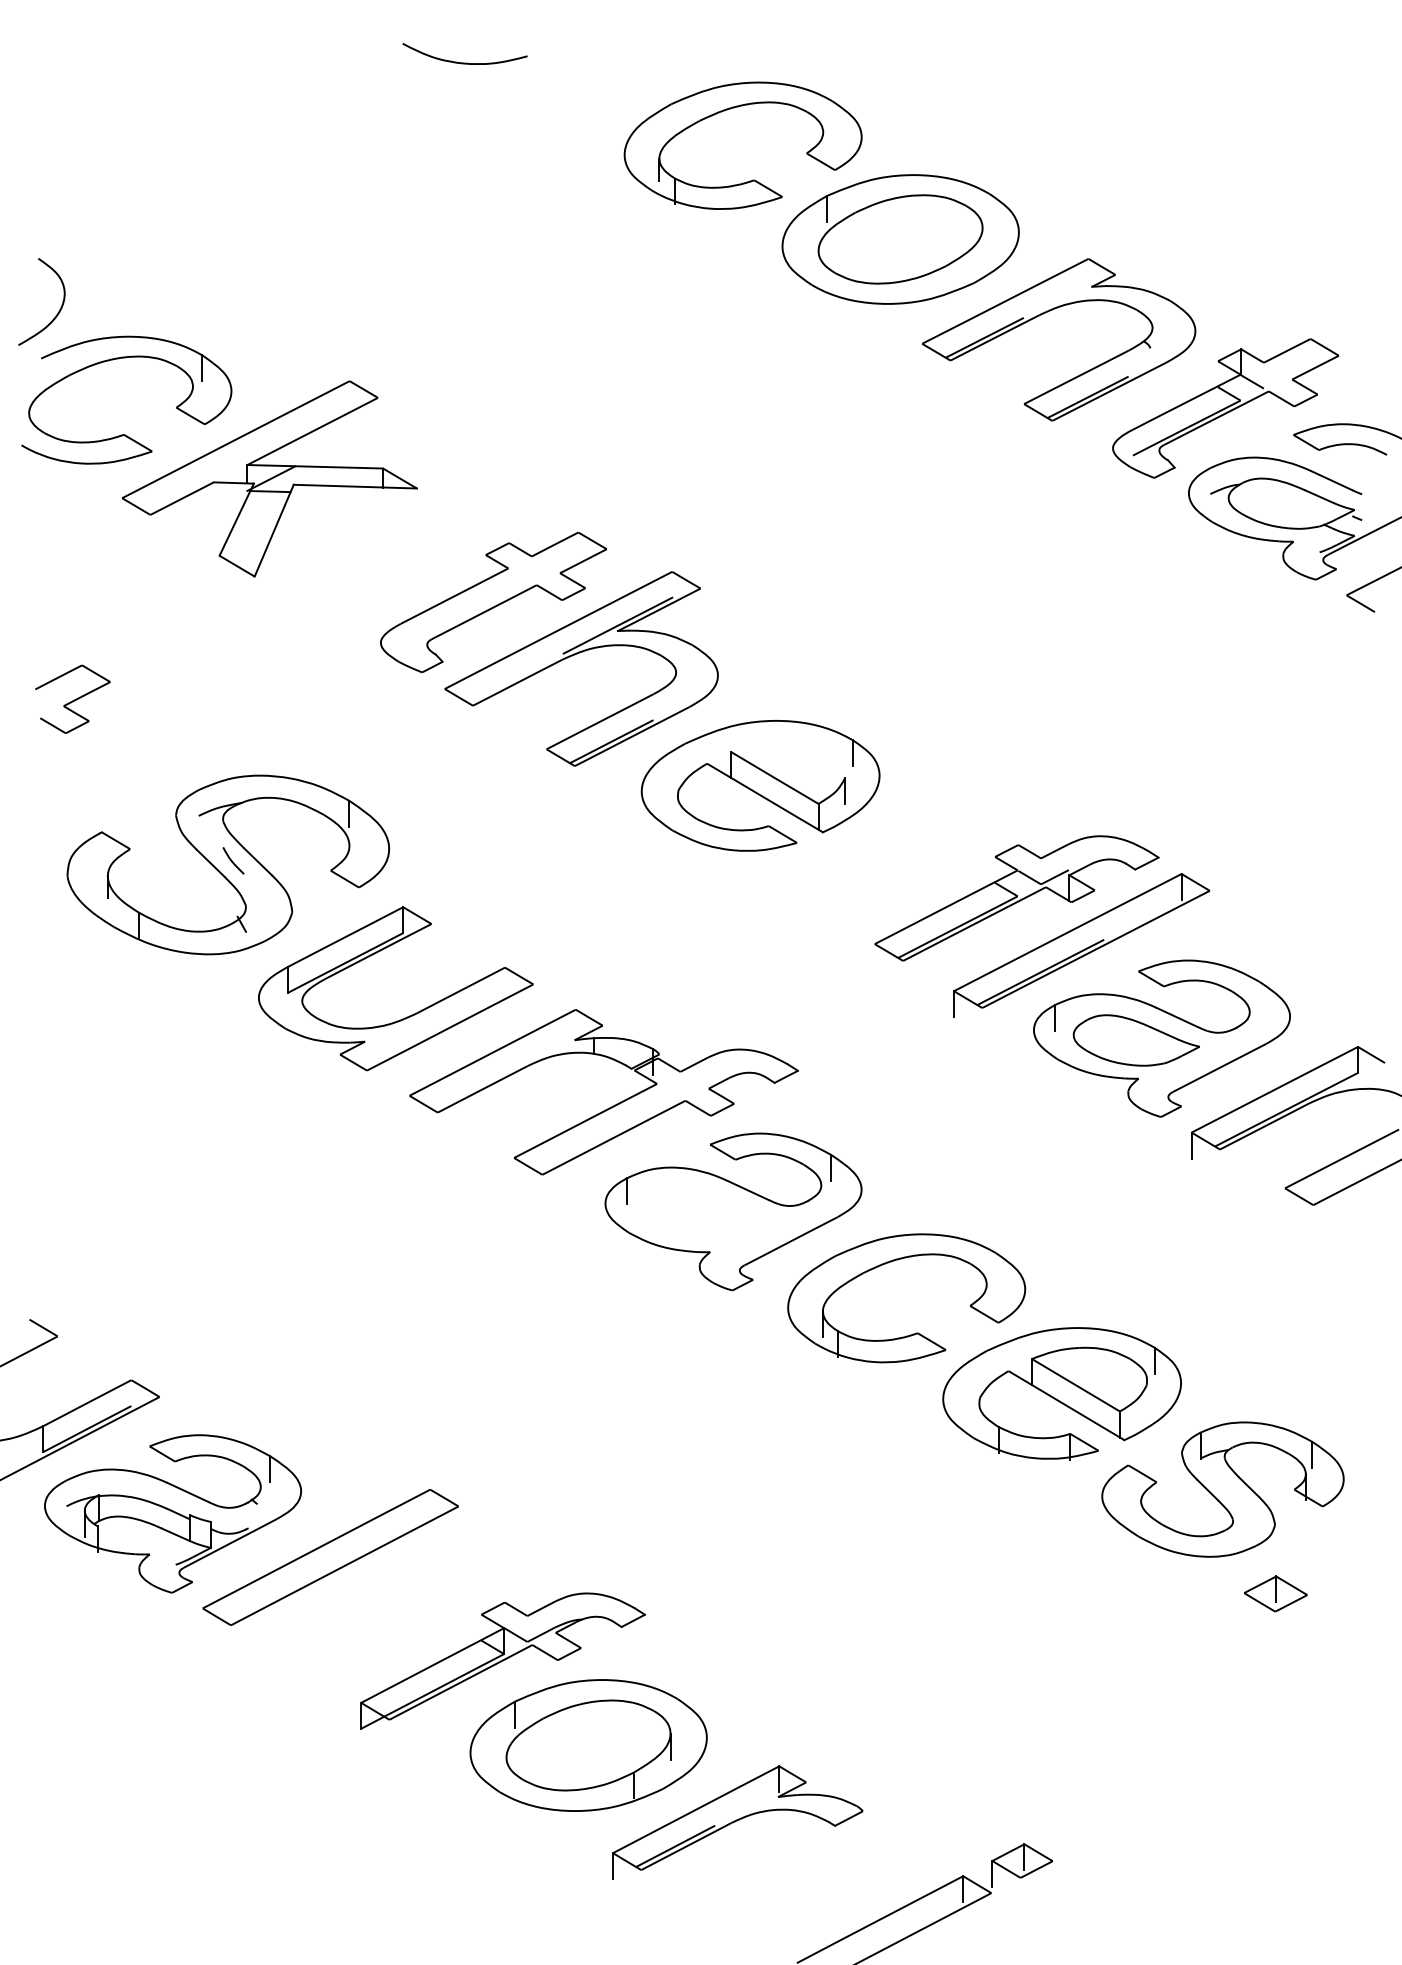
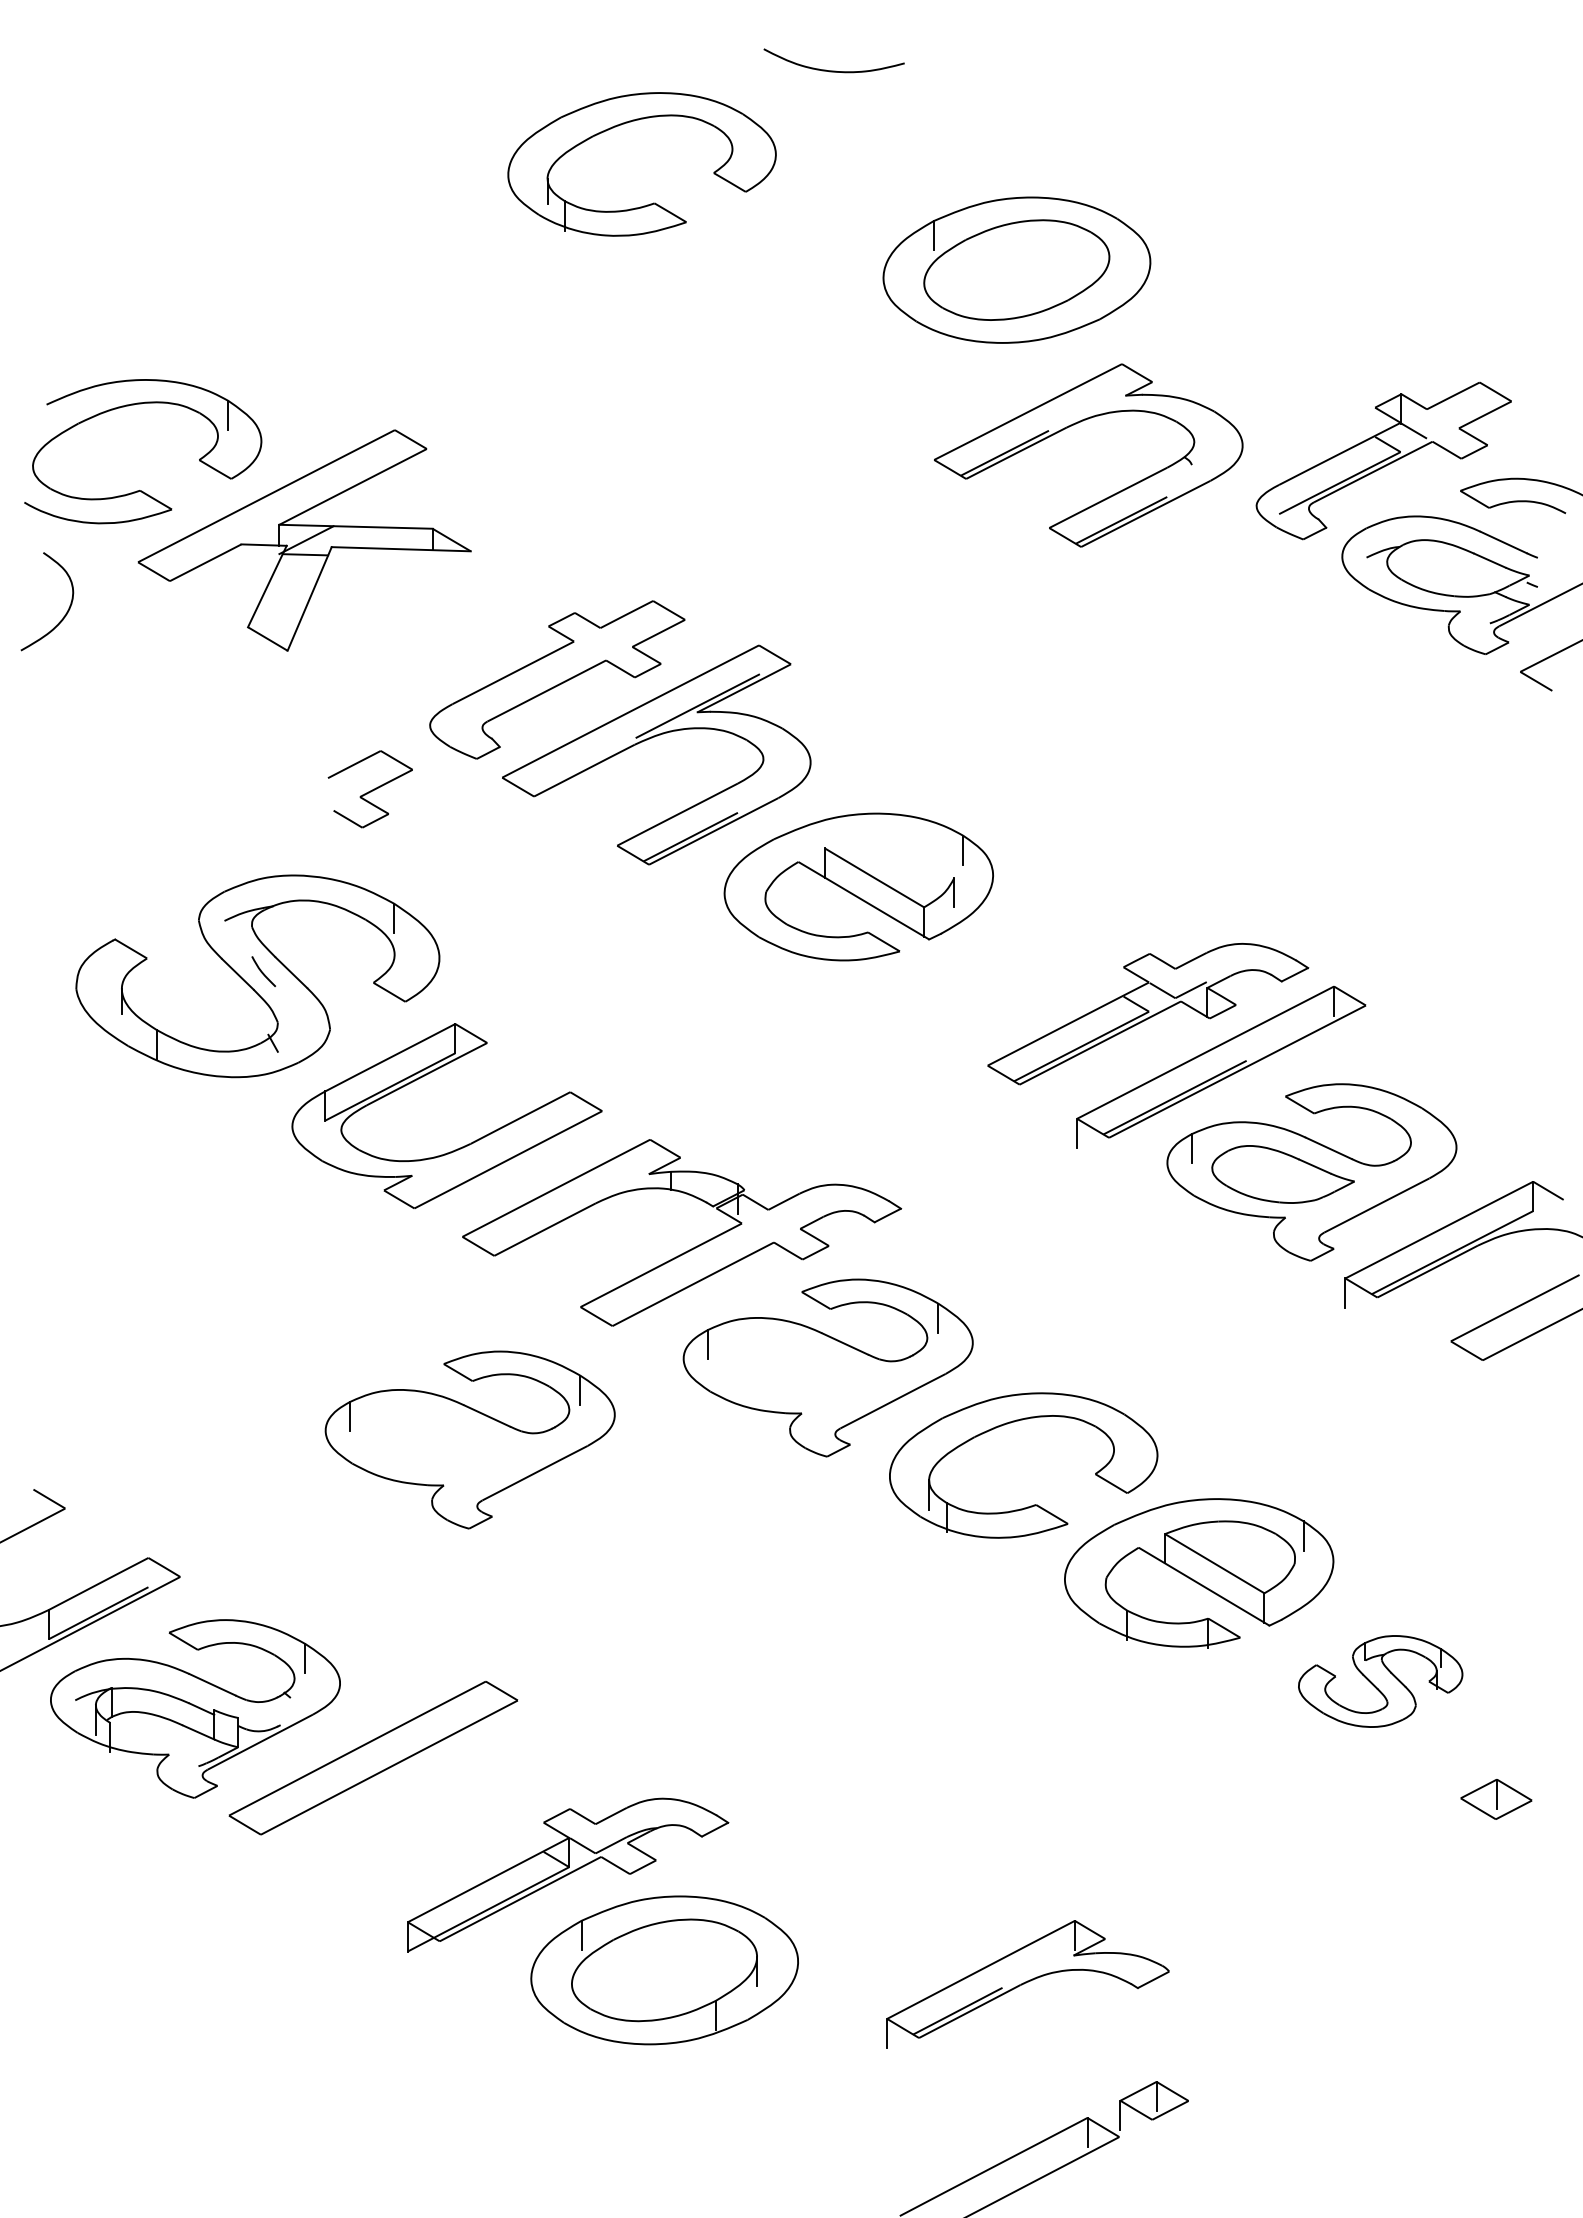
curve: (464, 62) -> (833, 70), moved
part: (753, 179) -> (653, 202), moved
curve: (57, 312) -> (65, 613), moved
part: (1048, 312) -> (1076, 424), moved
part: (72, 699) -> (369, 789), moved
part: (415, 1275) -> (469, 1439), added
part: (1222, 1489) -> (1380, 1681), size x0.6
part: (1275, 1594) -> (1496, 1799), moved
part: (737, 1822) -> (1027, 1984), moved

